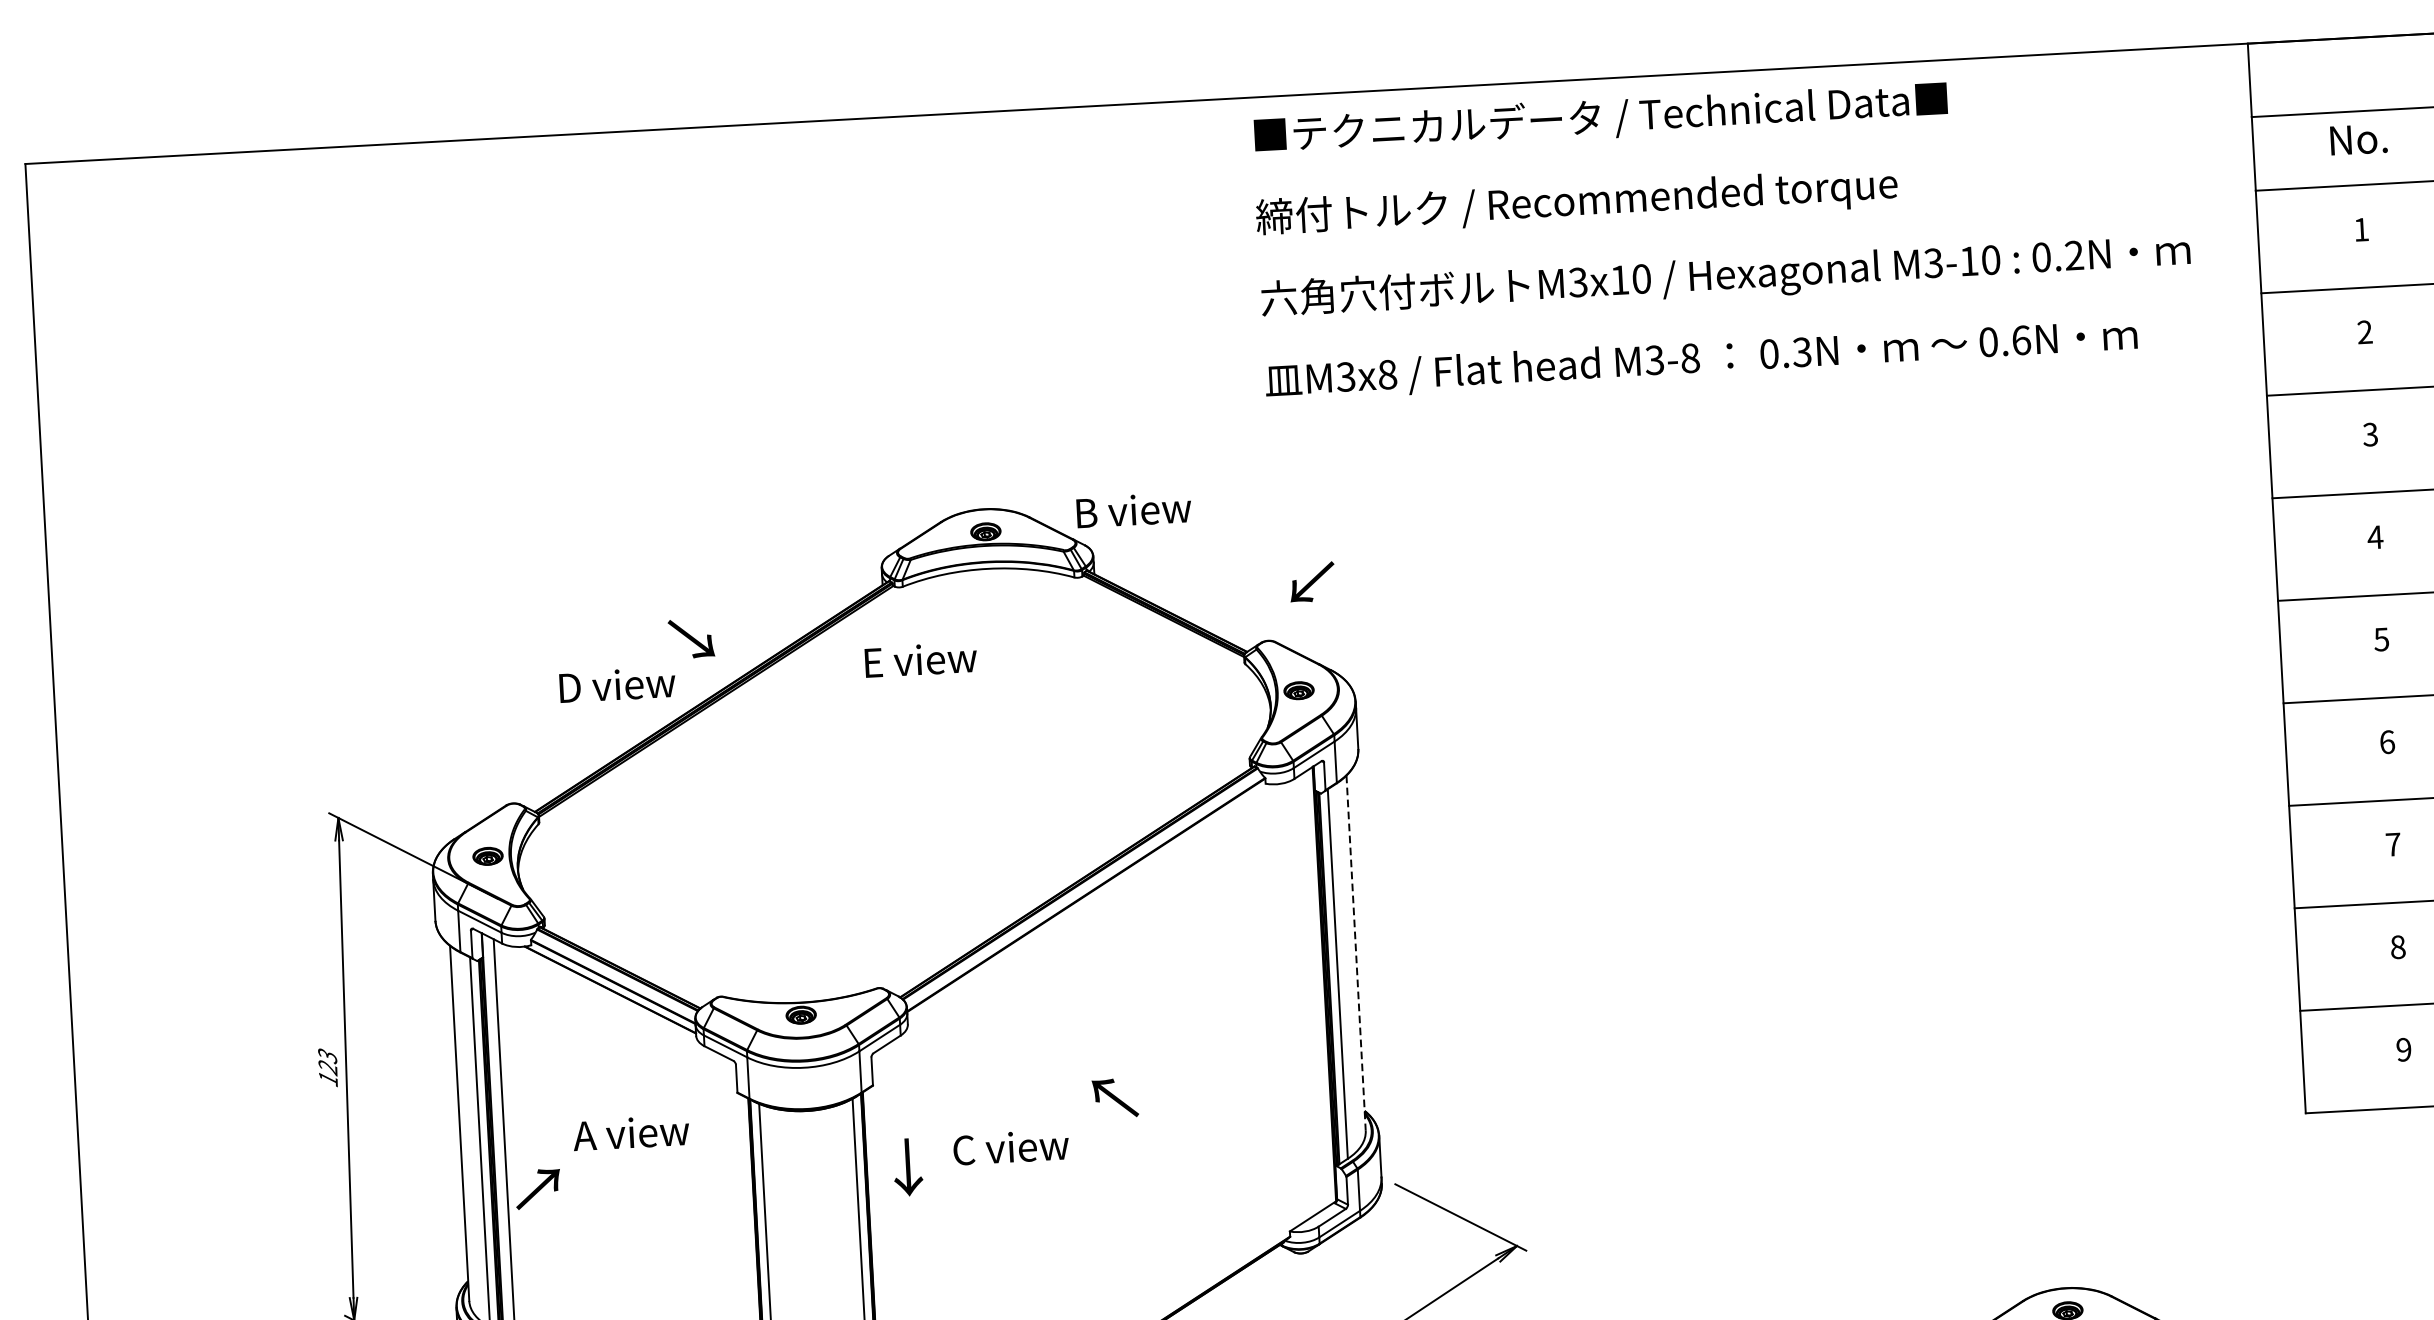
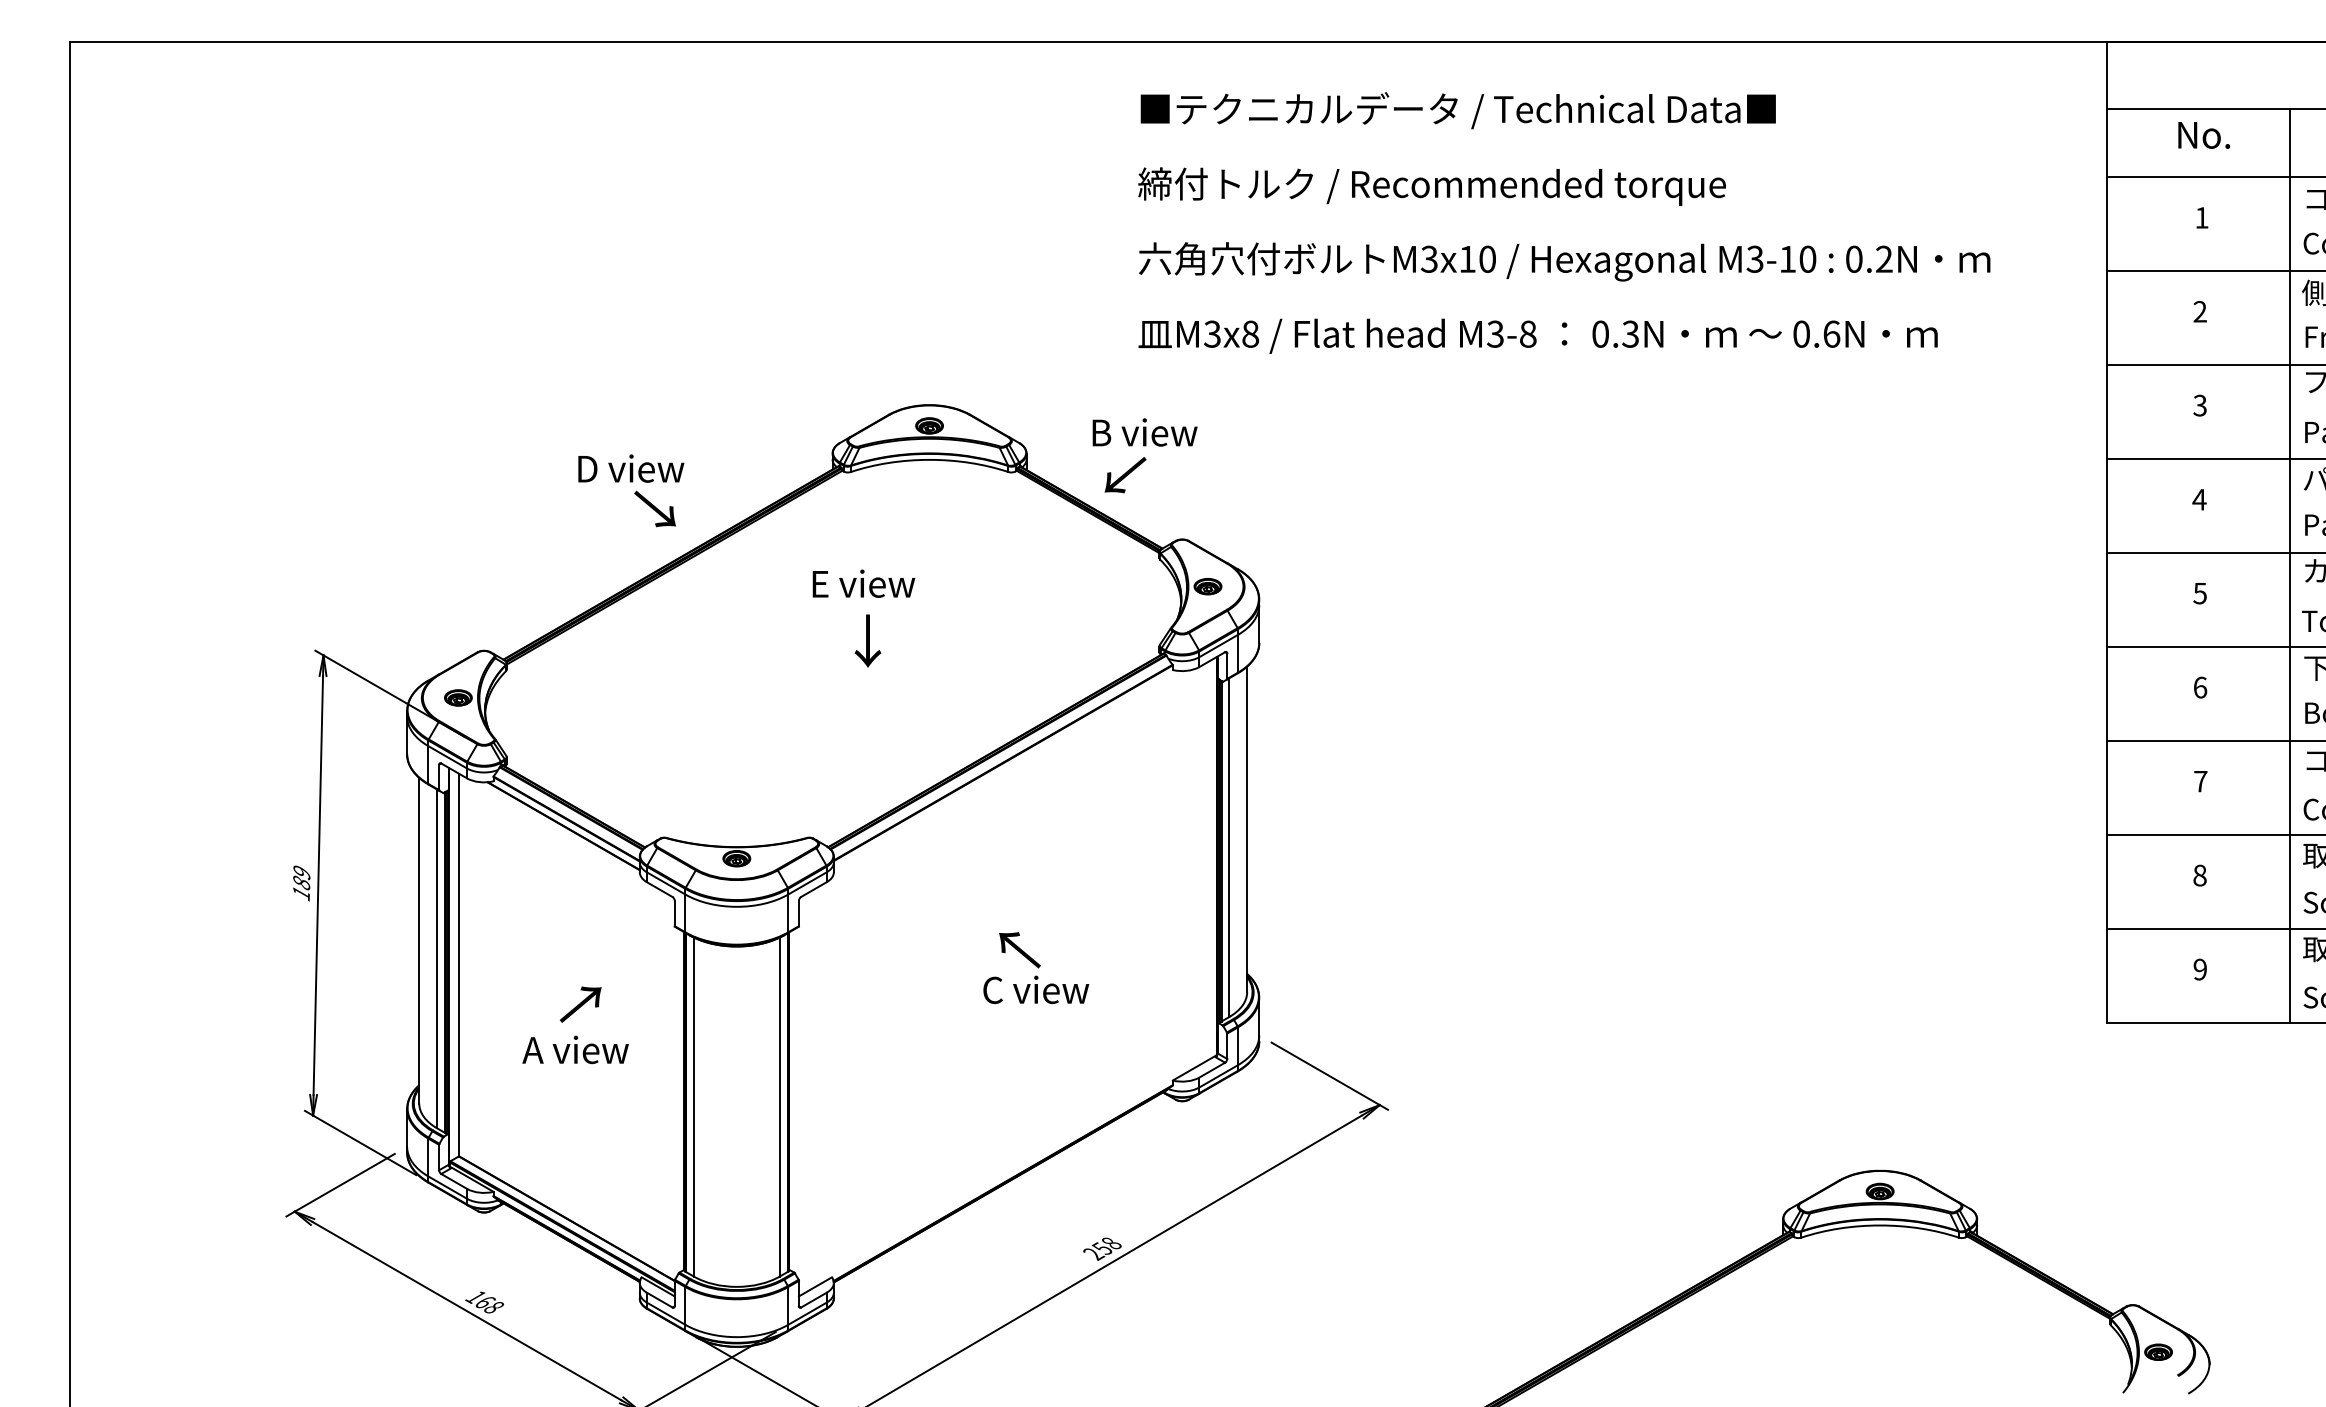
text: (1723, 234) -> (1564, 222), moved
text: (1133, 510) -> (1144, 432), moved
text: (1312, 582) -> (1125, 475), moved
text: (920, 659) -> (863, 583), moved
text: (617, 684) -> (631, 468), moved
line: (1356, 953) -> (1247, 829), dashed -> solid
text: (327, 1062) -> (301, 878), 123 -> 189
text: (631, 1132) -> (575, 1049), moved
text: (1011, 1146) -> (1036, 989), moved
text: (907, 1166) -> (867, 640), moved
text: (537, 1189) -> (580, 1004), moved

